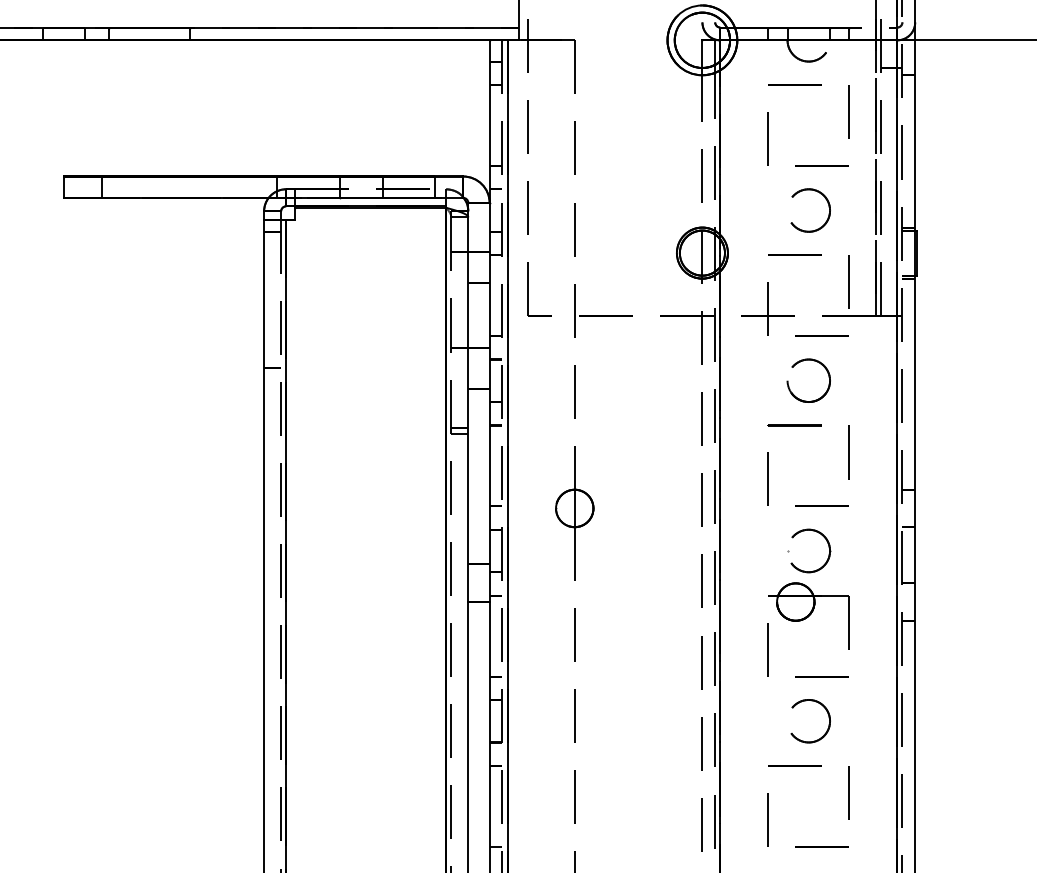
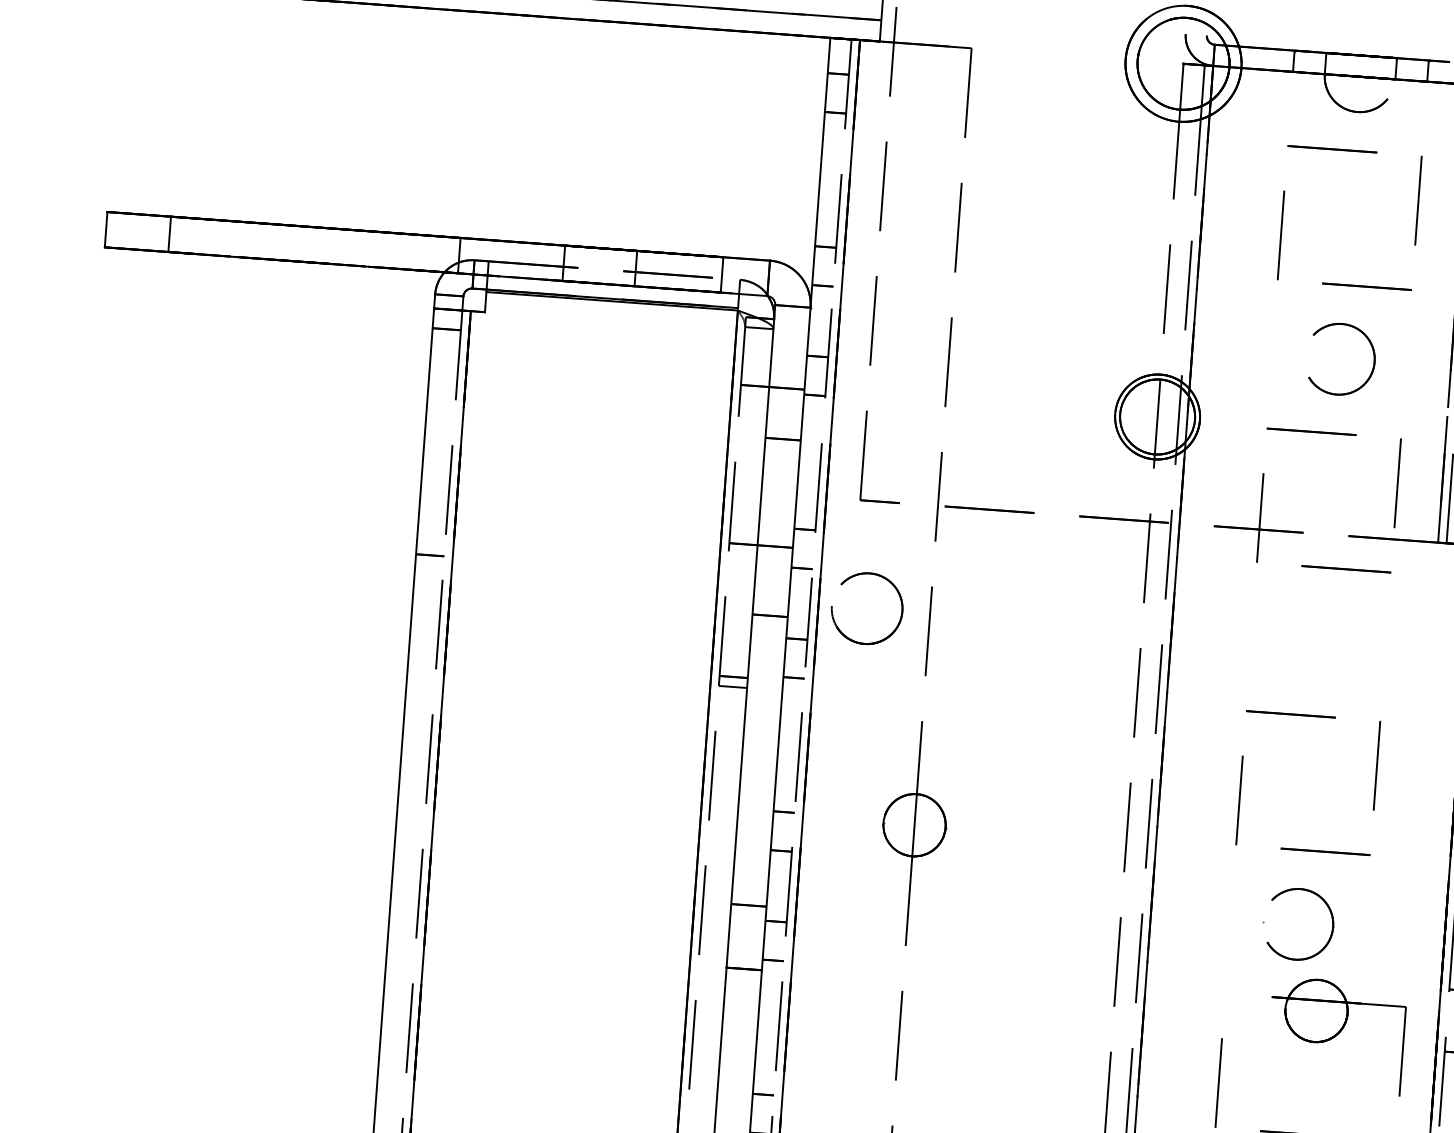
part: (803, 361) -> (860, 576), moved
part: (808, 615) -> (1335, 1034), moved

